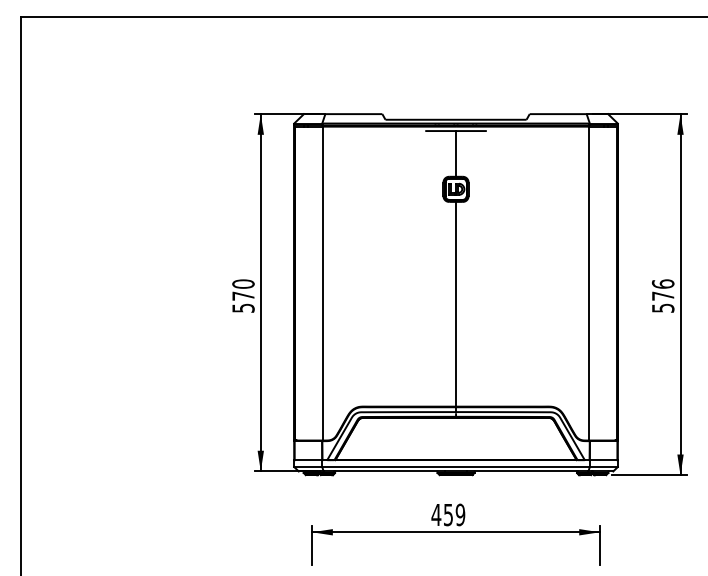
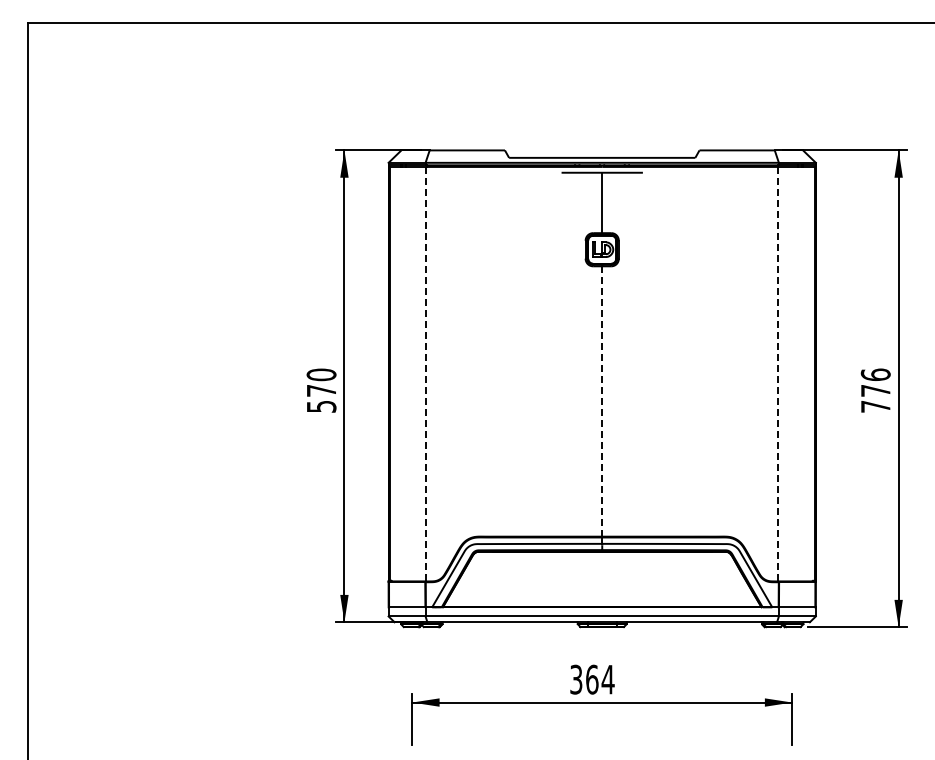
line: (322, 283) -> (426, 373), solid -> dashed
line: (589, 283) -> (778, 373), solid -> dashed
line: (456, 304) -> (602, 401), solid -> dashed
text: (662, 308) -> (875, 406), 576 -> 776
text: (447, 514) -> (591, 679), 459 -> 364

